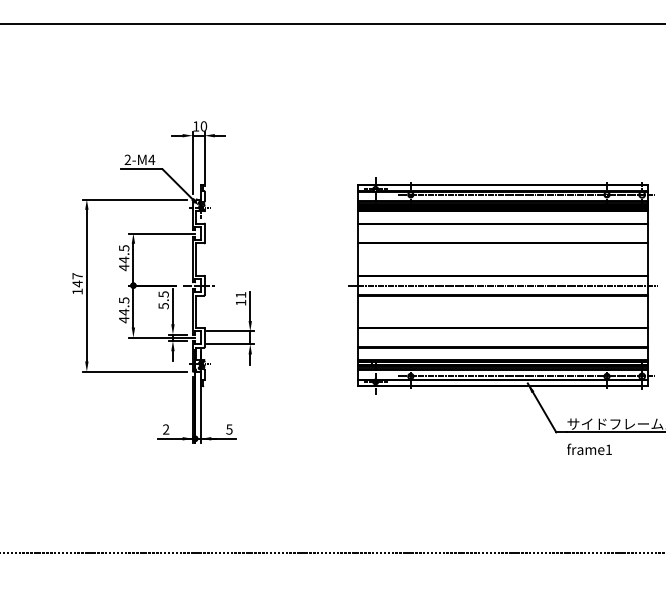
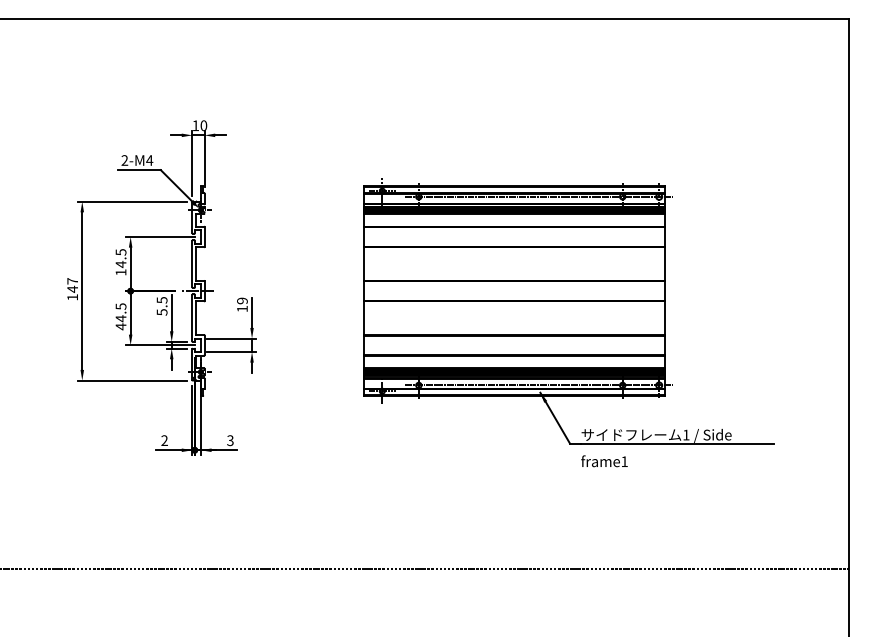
text: (123, 267) -> (120, 272), 44.5 -> 14.5
line: (502, 285) -> (514, 291), removed
text: (241, 294) -> (242, 300), 11 -> 19
text: (229, 429) -> (230, 440), 5 -> 3

